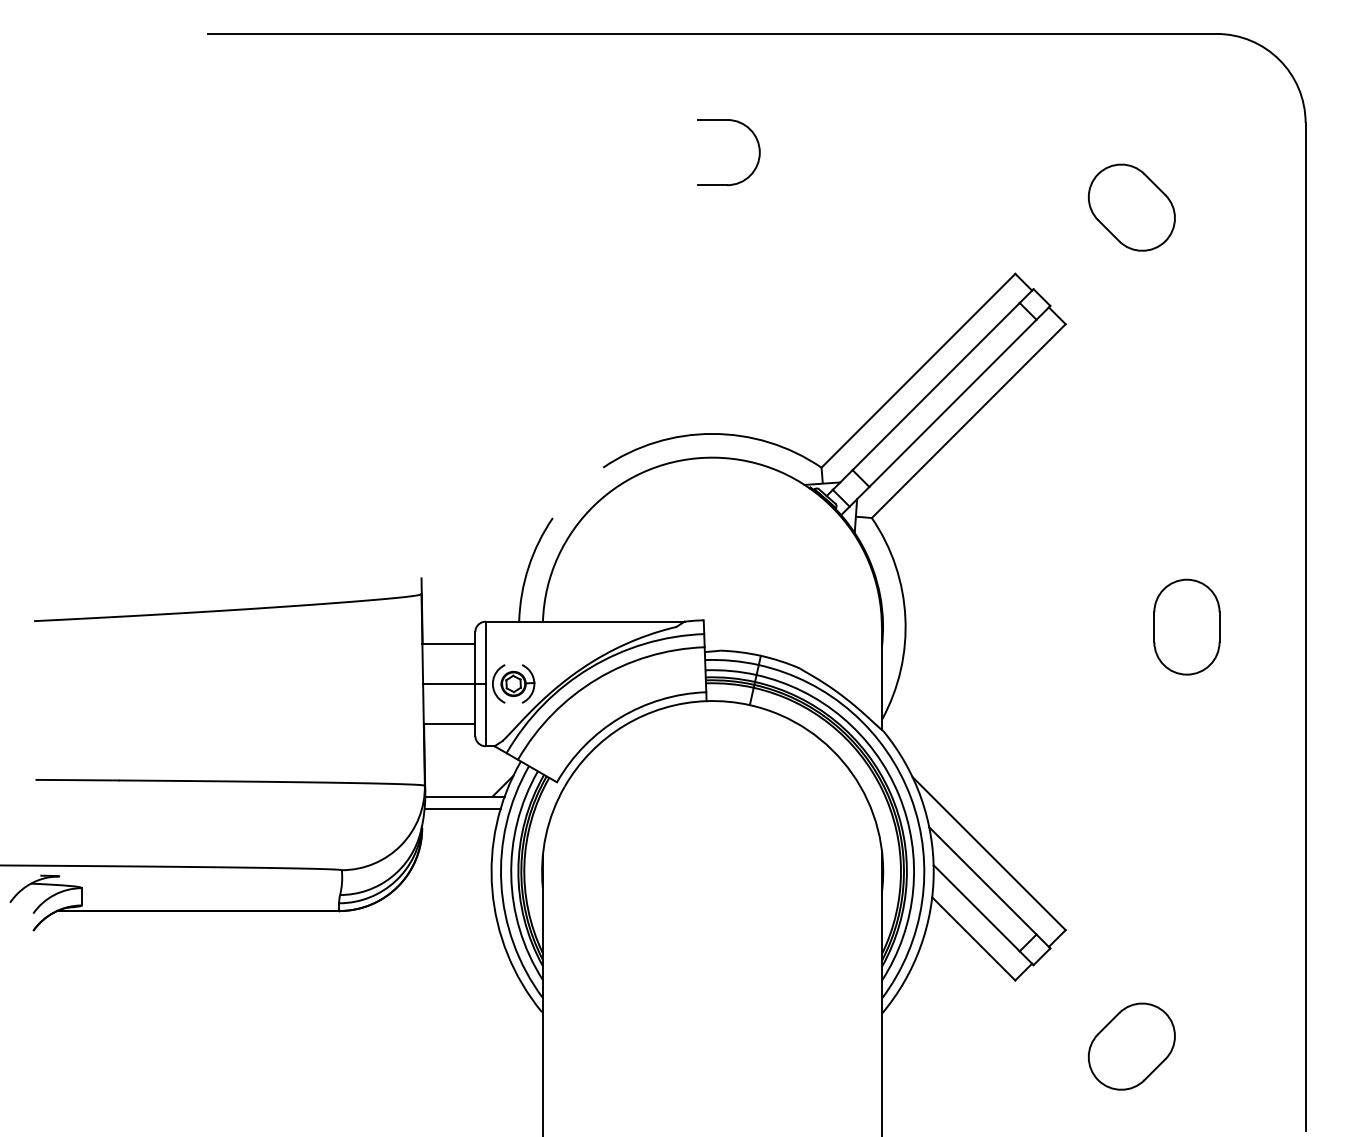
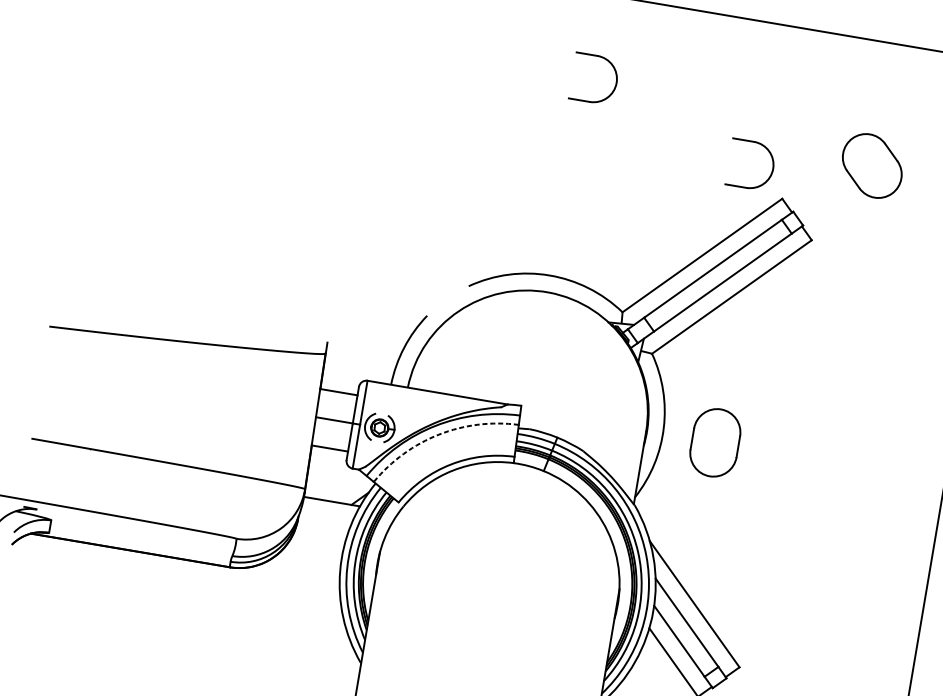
part: (994, 234) -> (772, 168), added
part: (1186, 626) -> (715, 442), moved
arc: (596, 679) -> (438, 434), solid -> dashed
line: (462, 808) -> (328, 509), removed

